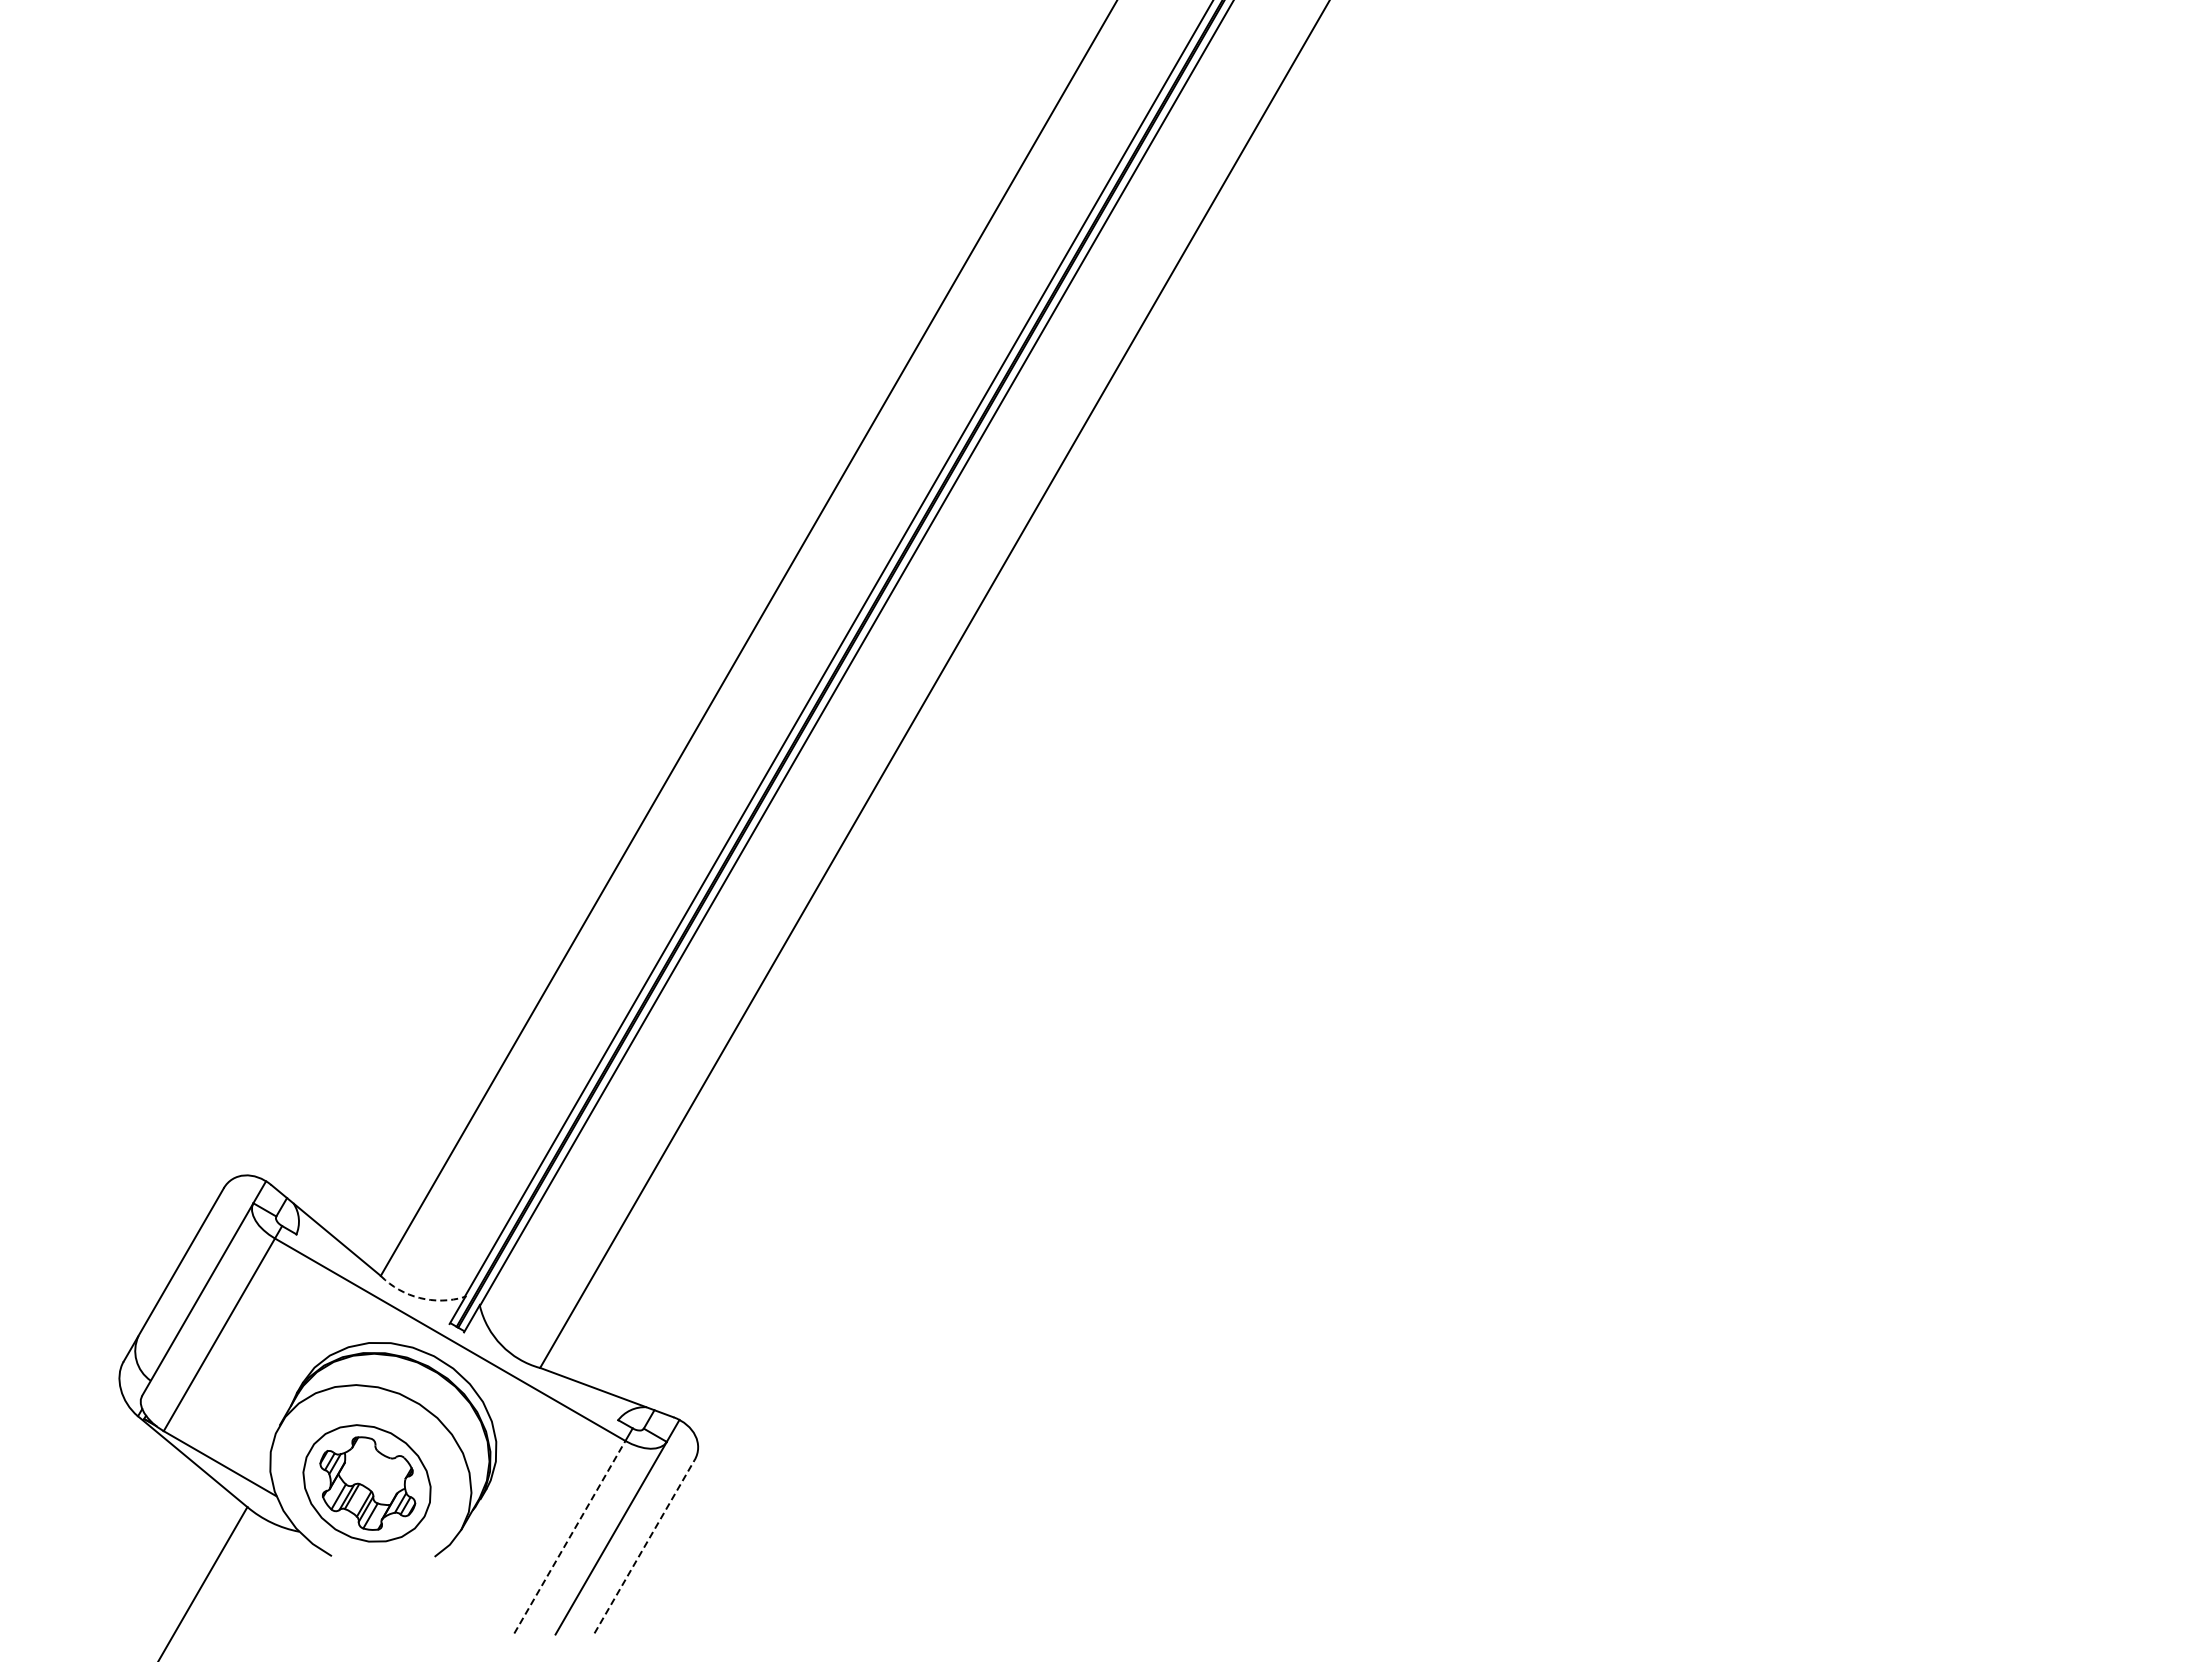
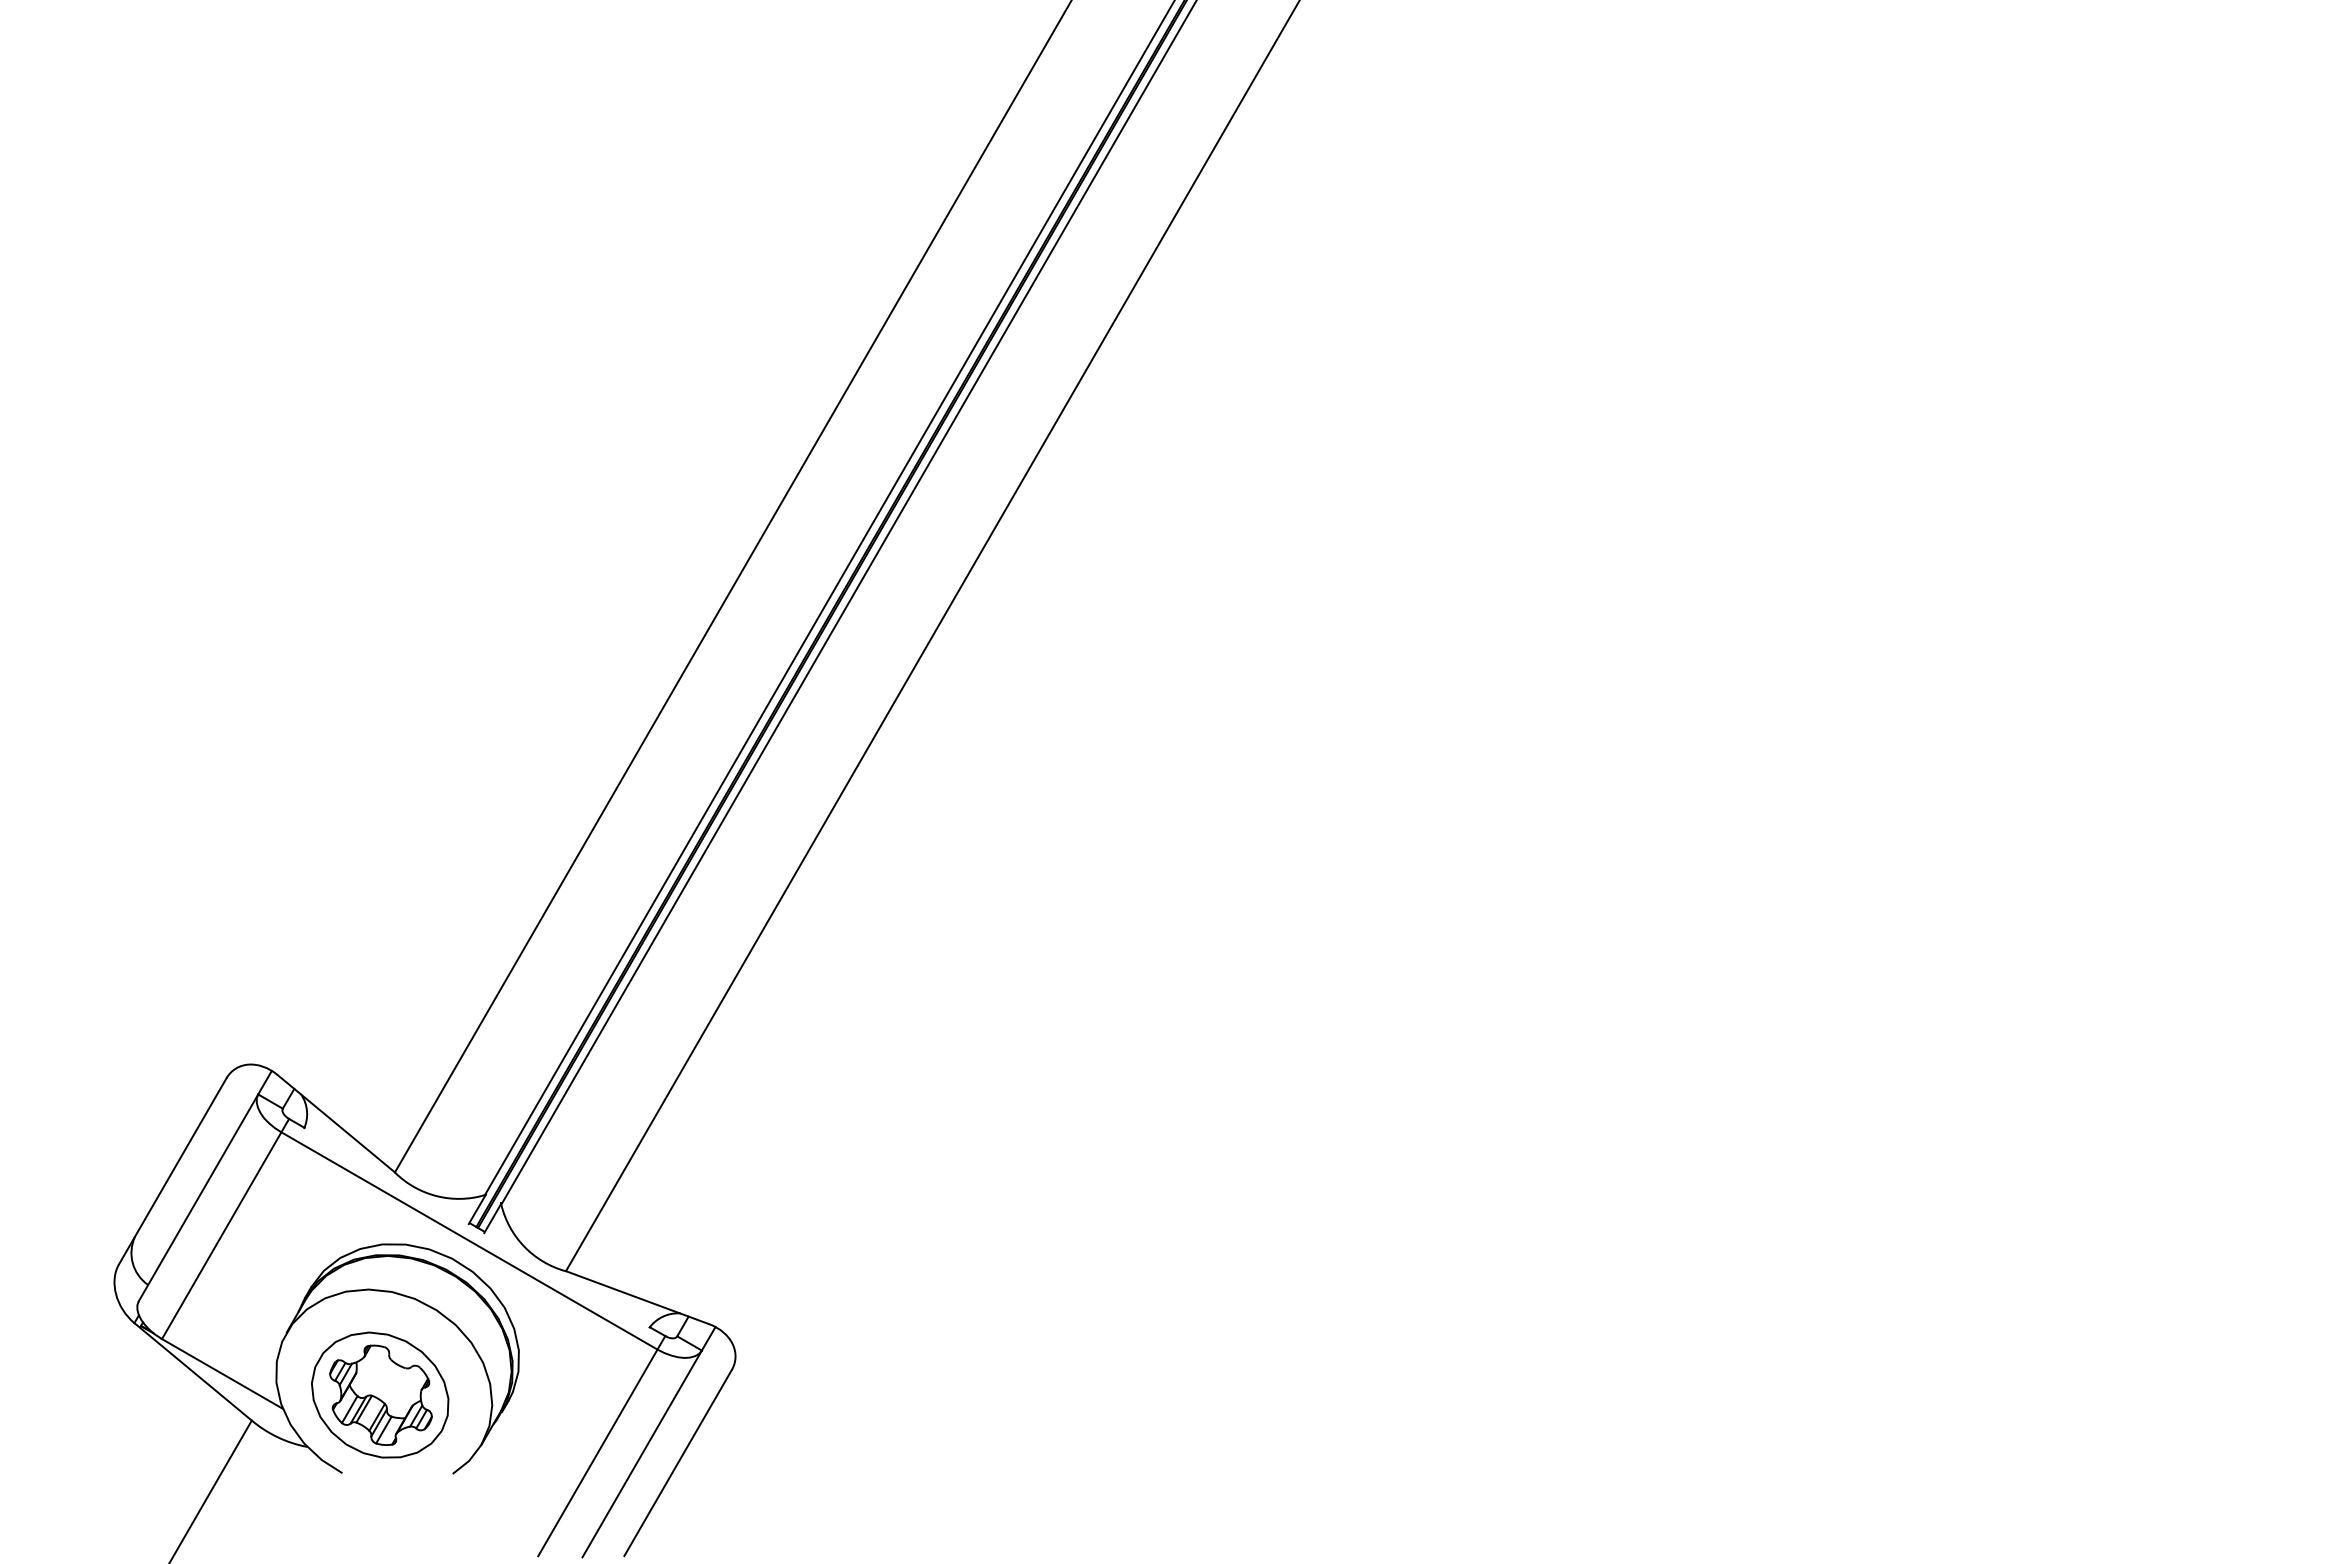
arc: (419, 1298) -> (436, 1196), dashed -> solid
line: (570, 1536) -> (598, 1452), dashed -> solid
line: (644, 1546) -> (677, 1462), dashed -> solid

